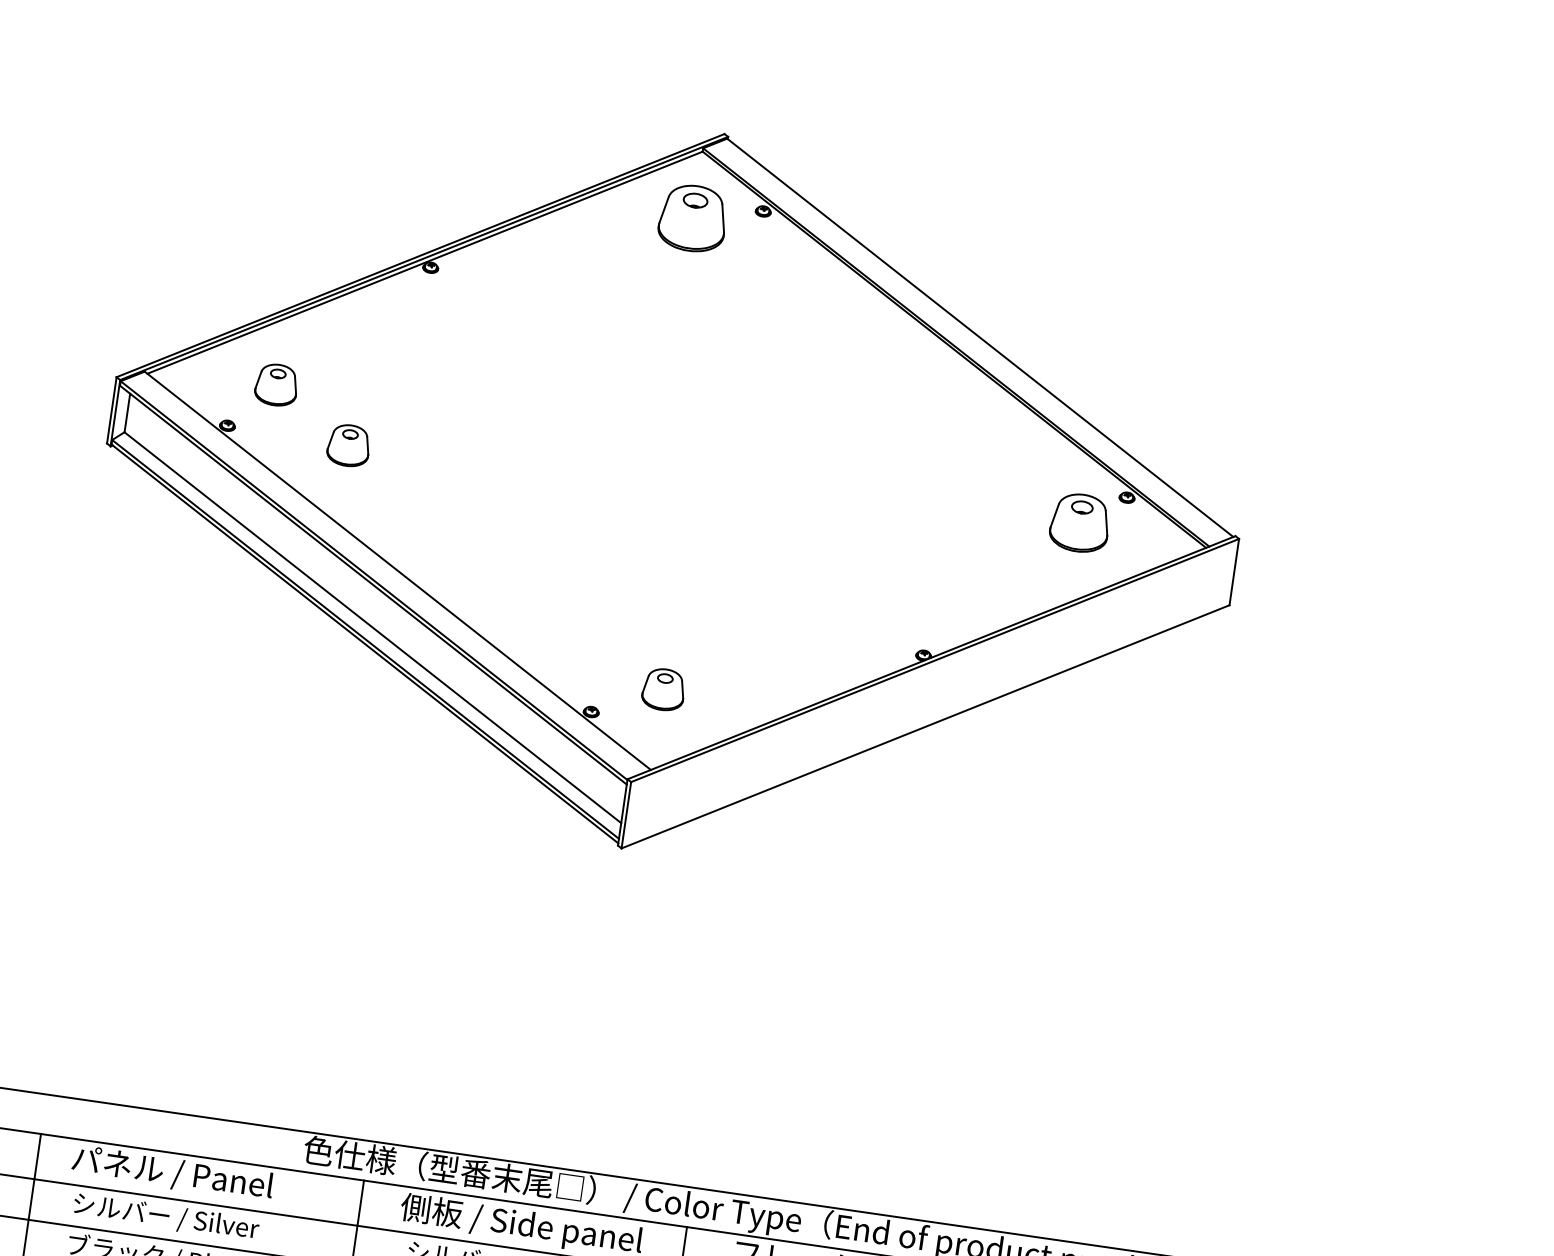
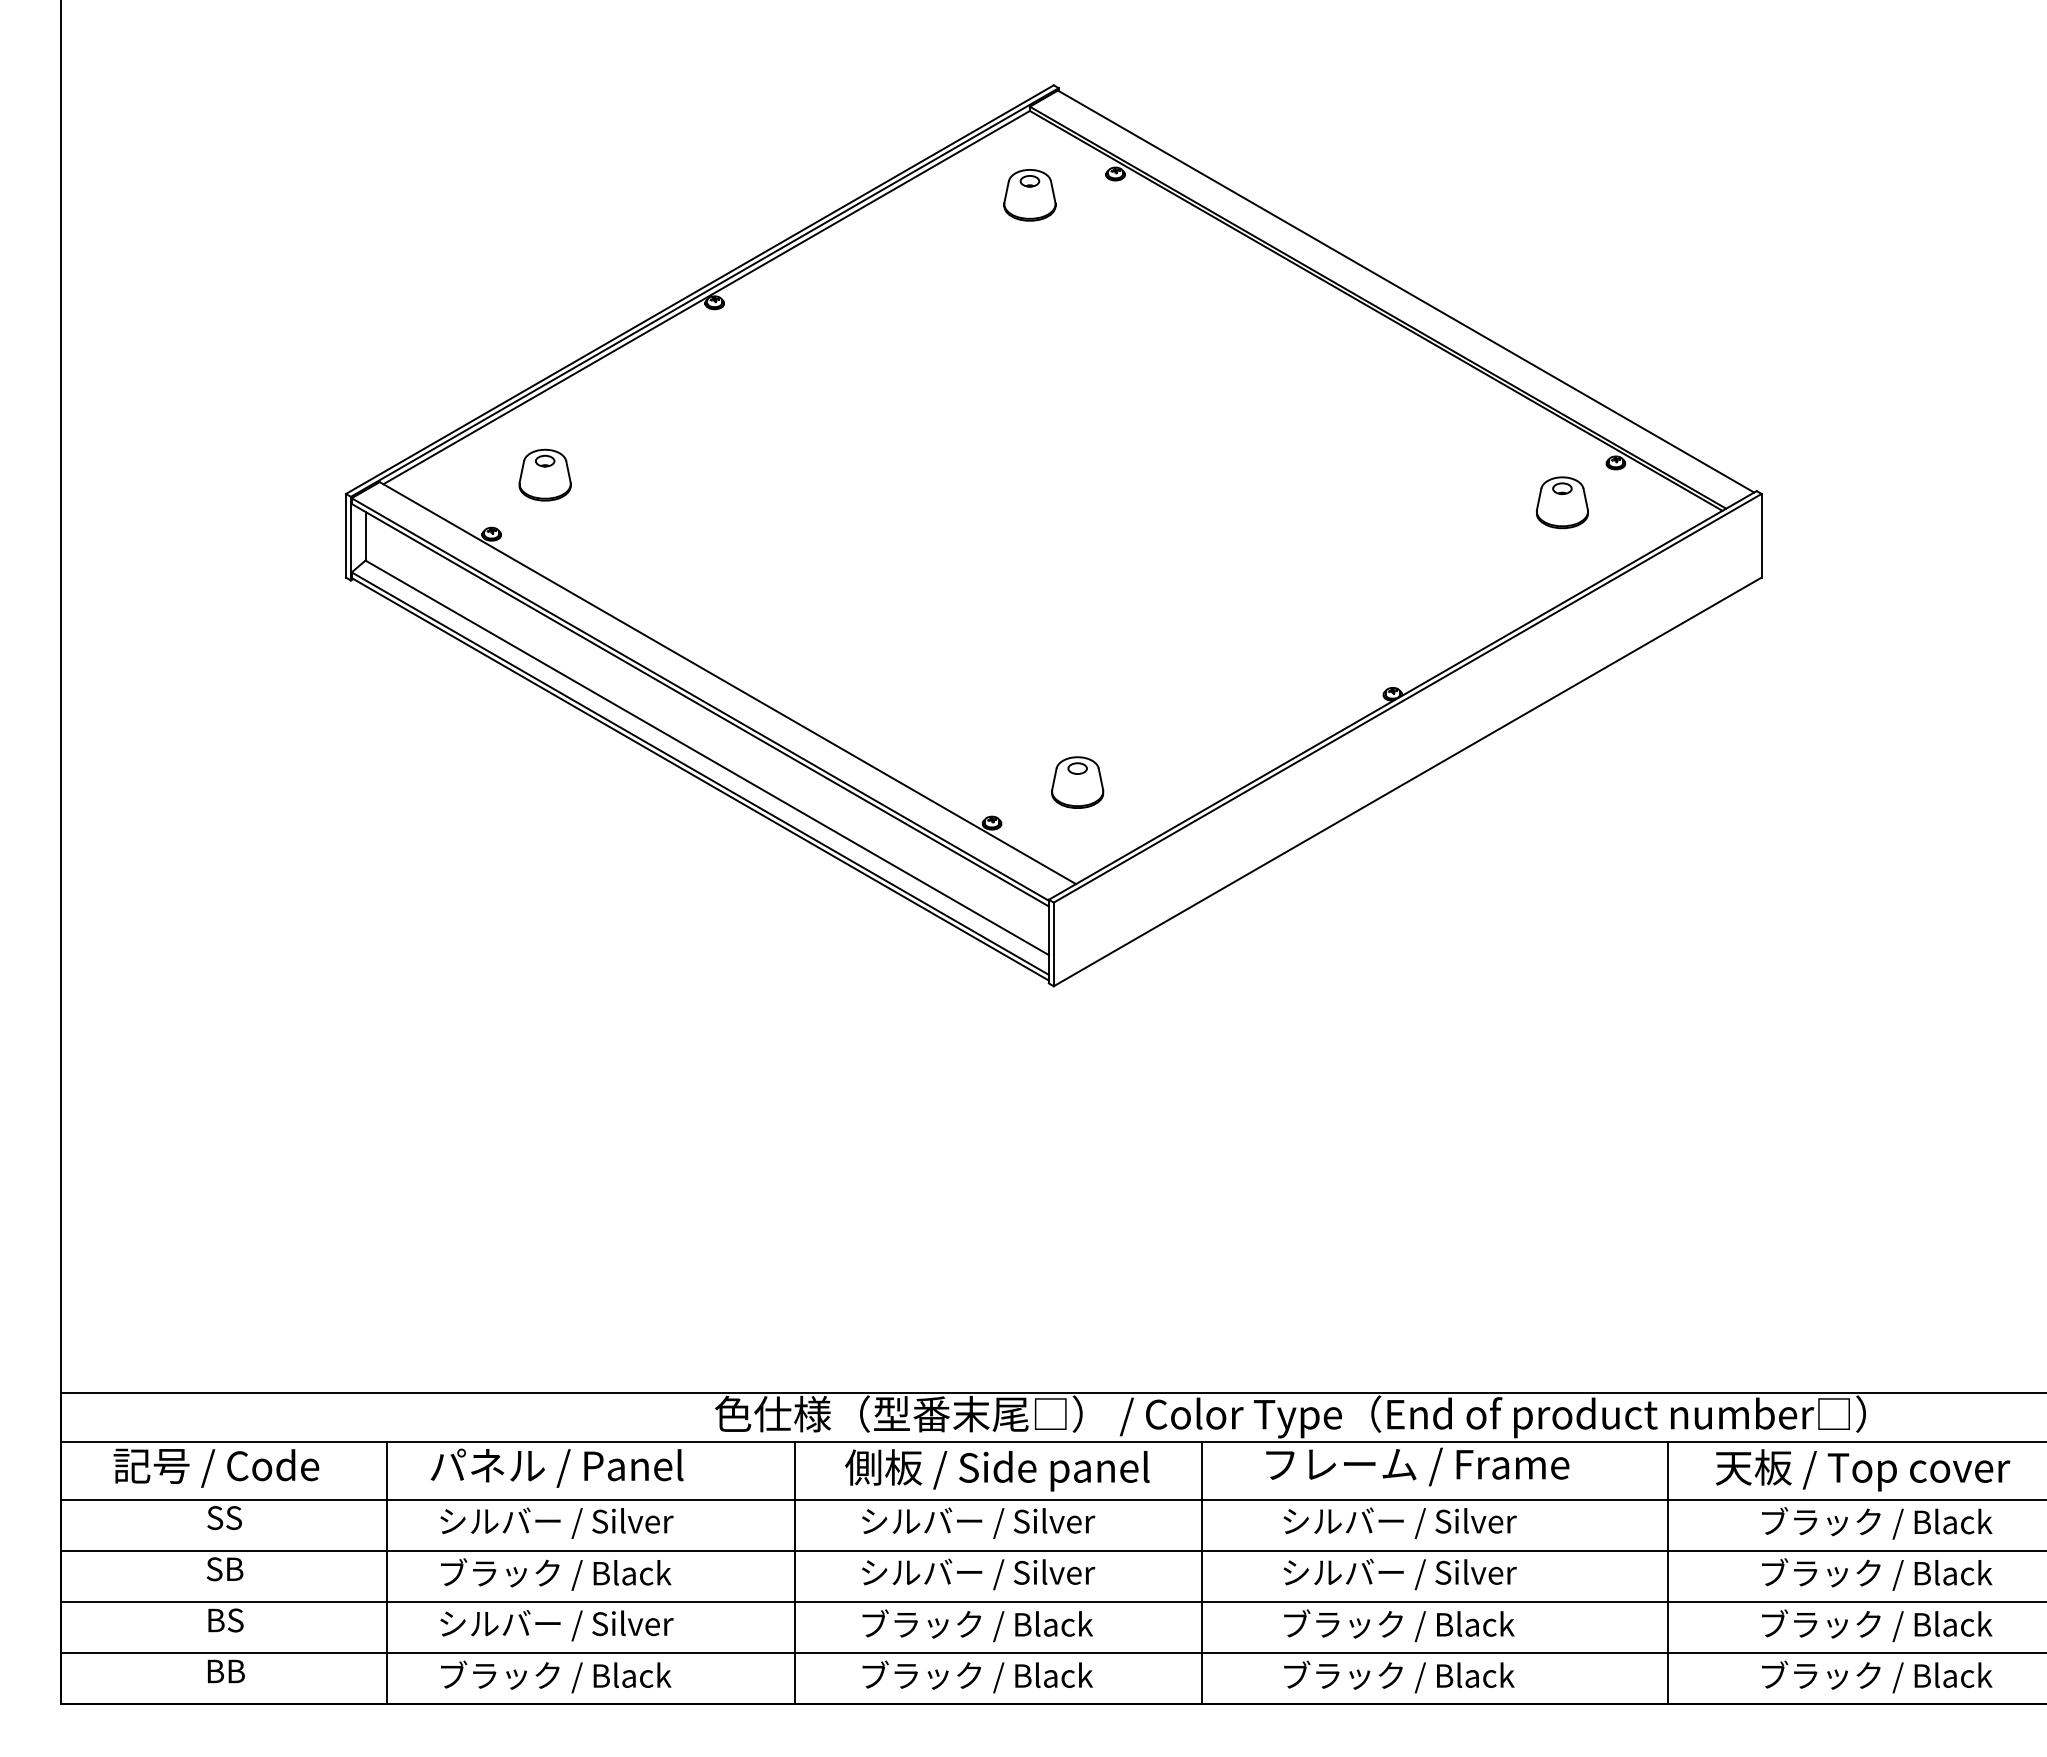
part: (692, 218) -> (1029, 195), size x0.62
part: (348, 445) -> (644, 536), removed
part: (1080, 522) -> (1562, 502), size x0.71

